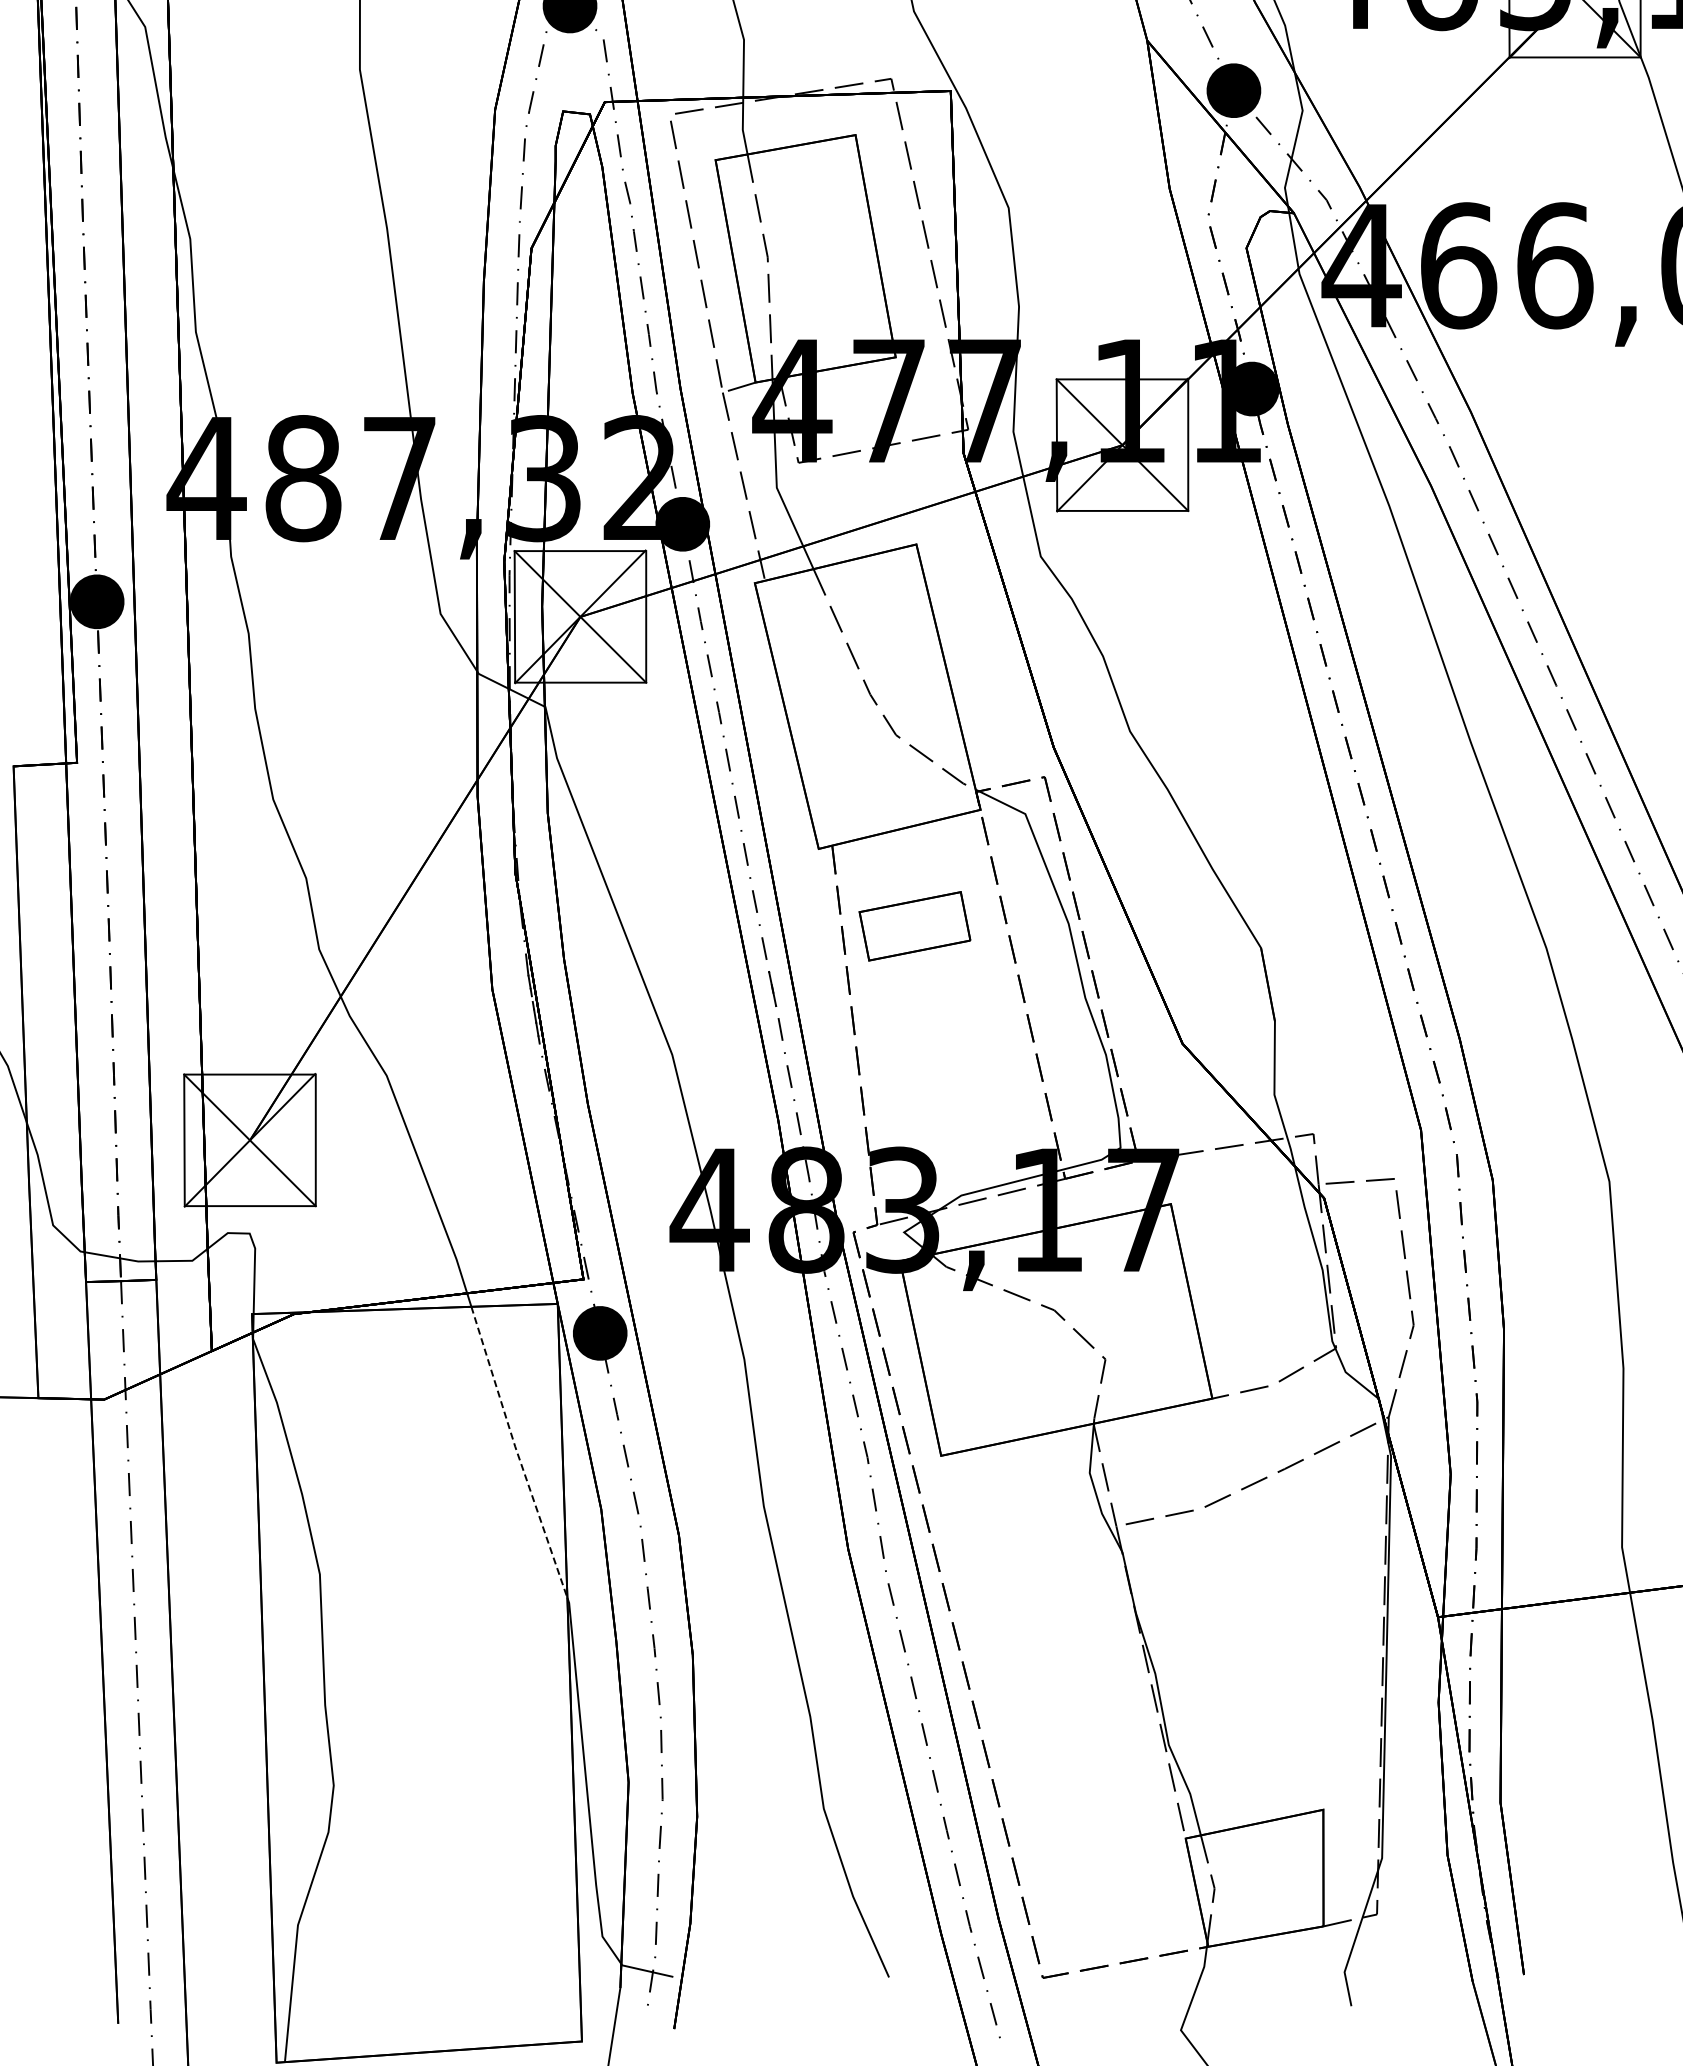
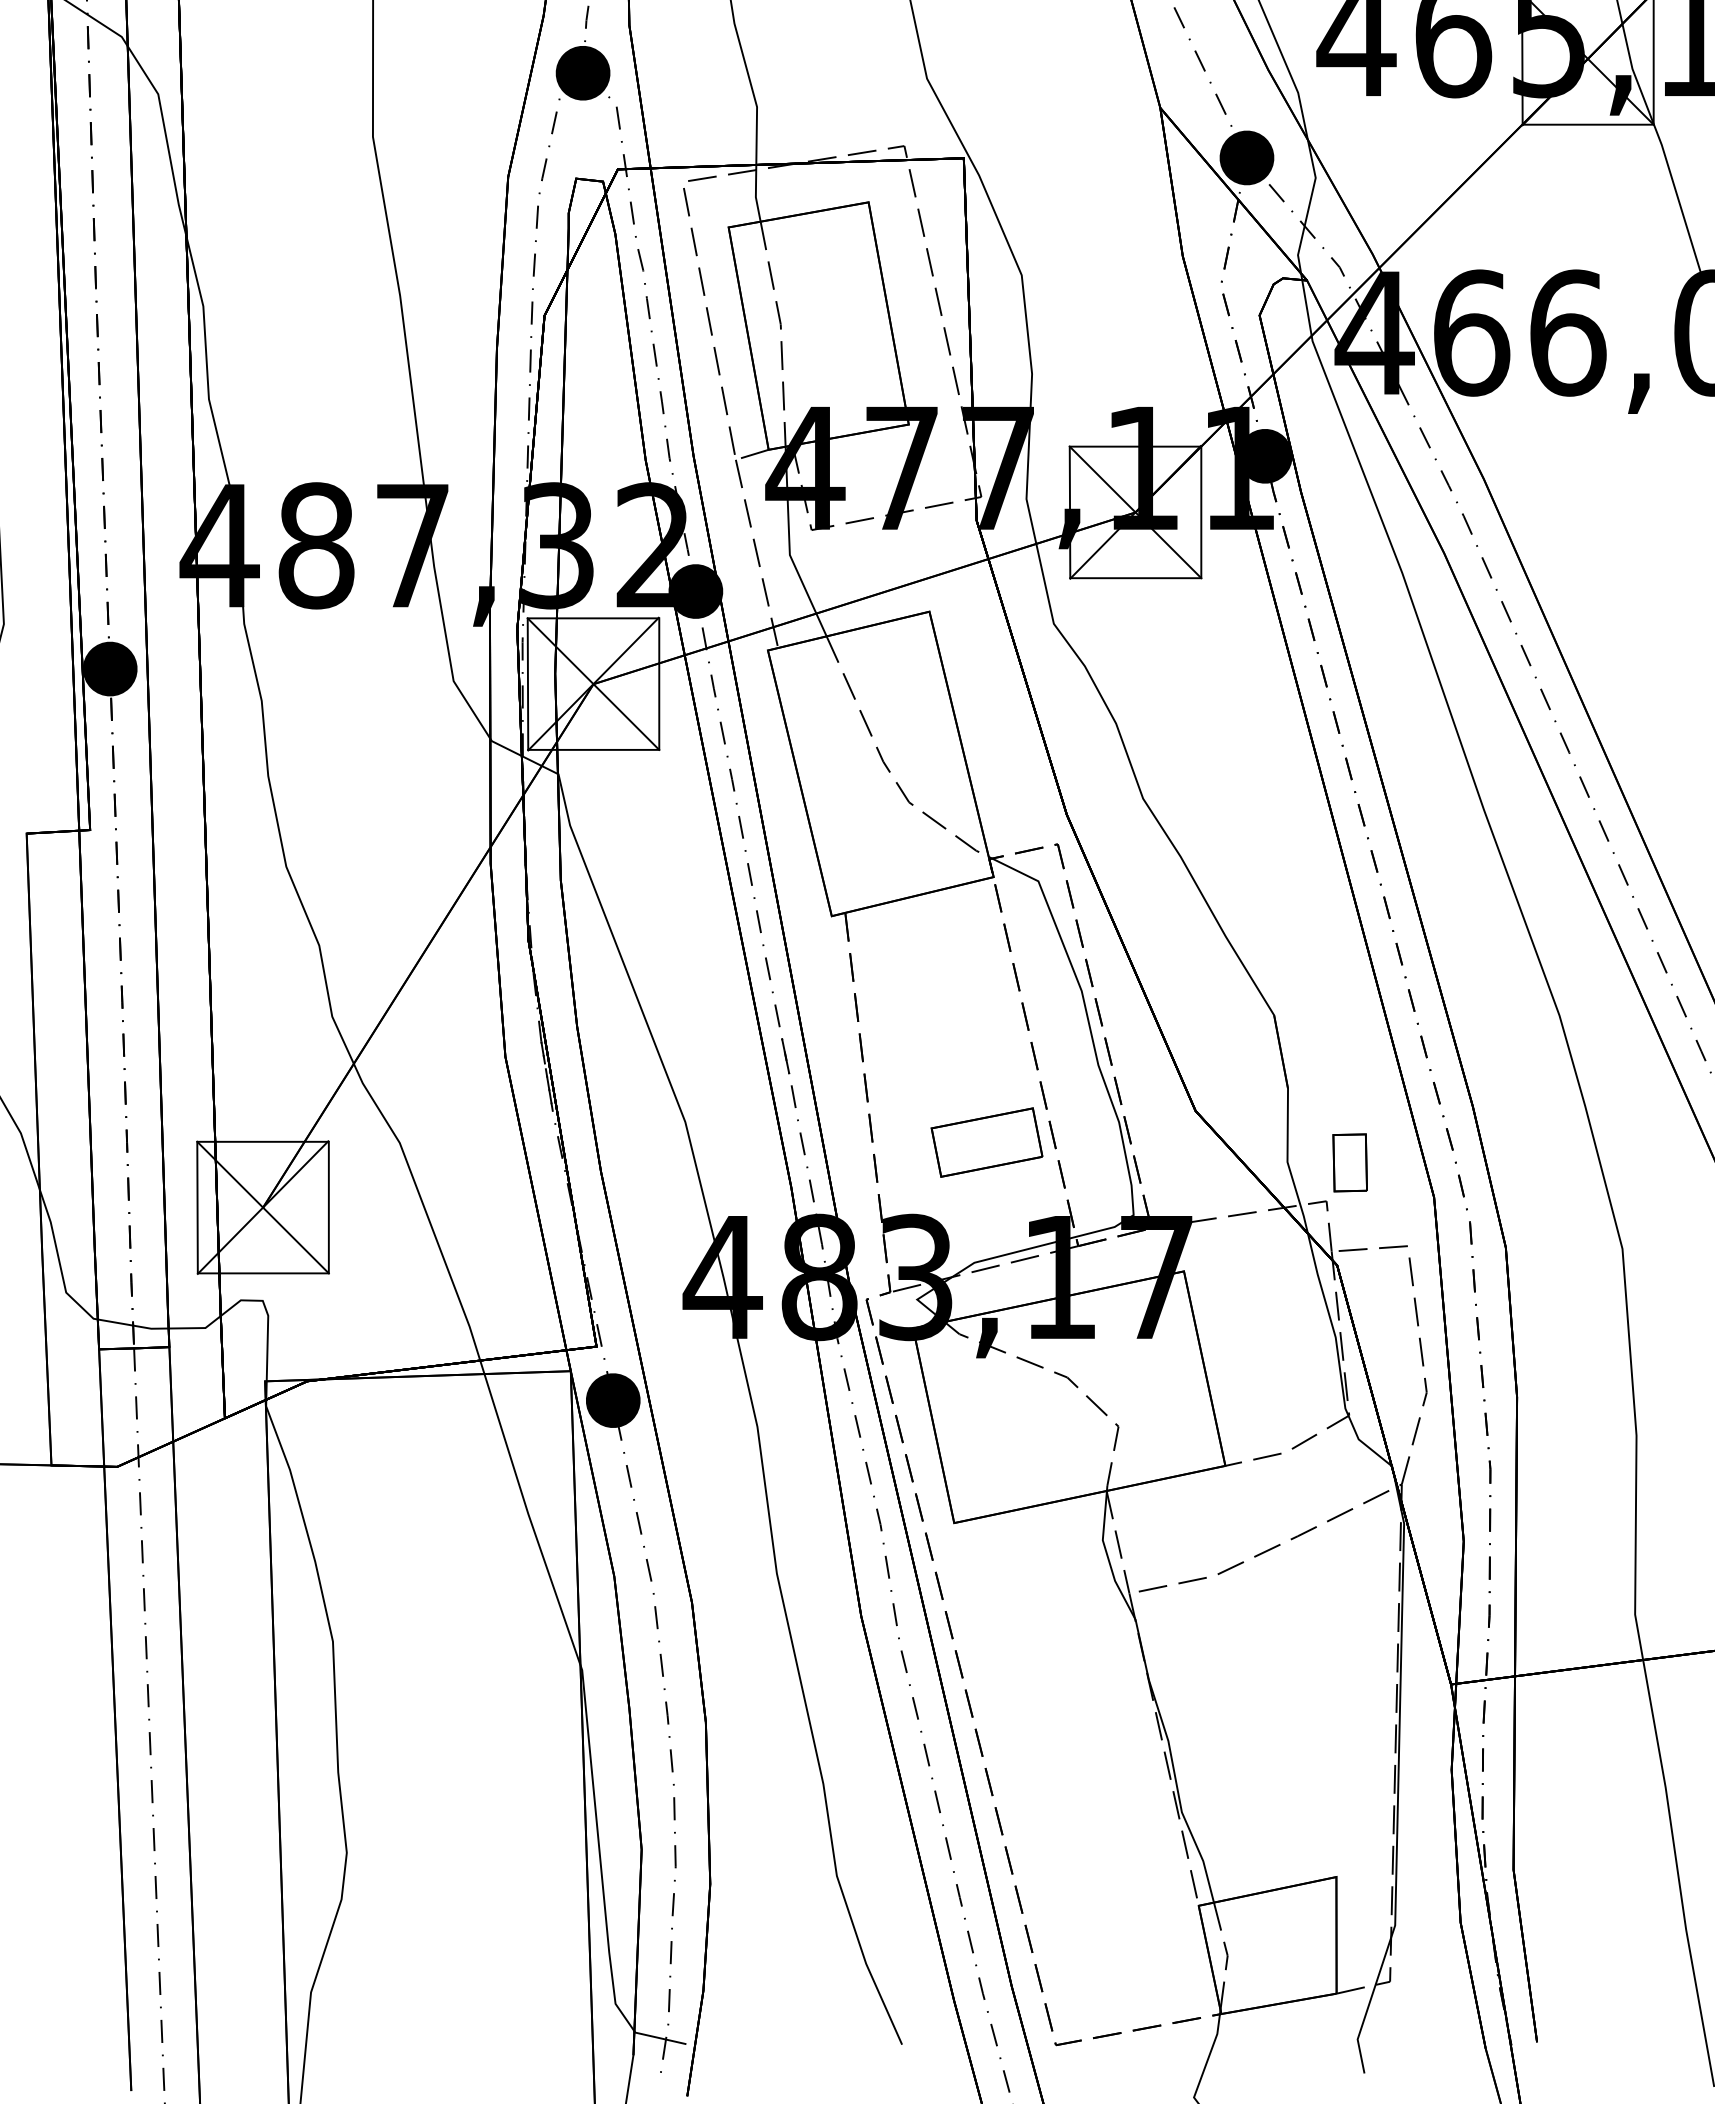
part: (914, 926) -> (986, 1142), moved
part: (1336, 1095) -> (1349, 1162), added
line: (517, 1452) -> (530, 1519), dashed -> solid

